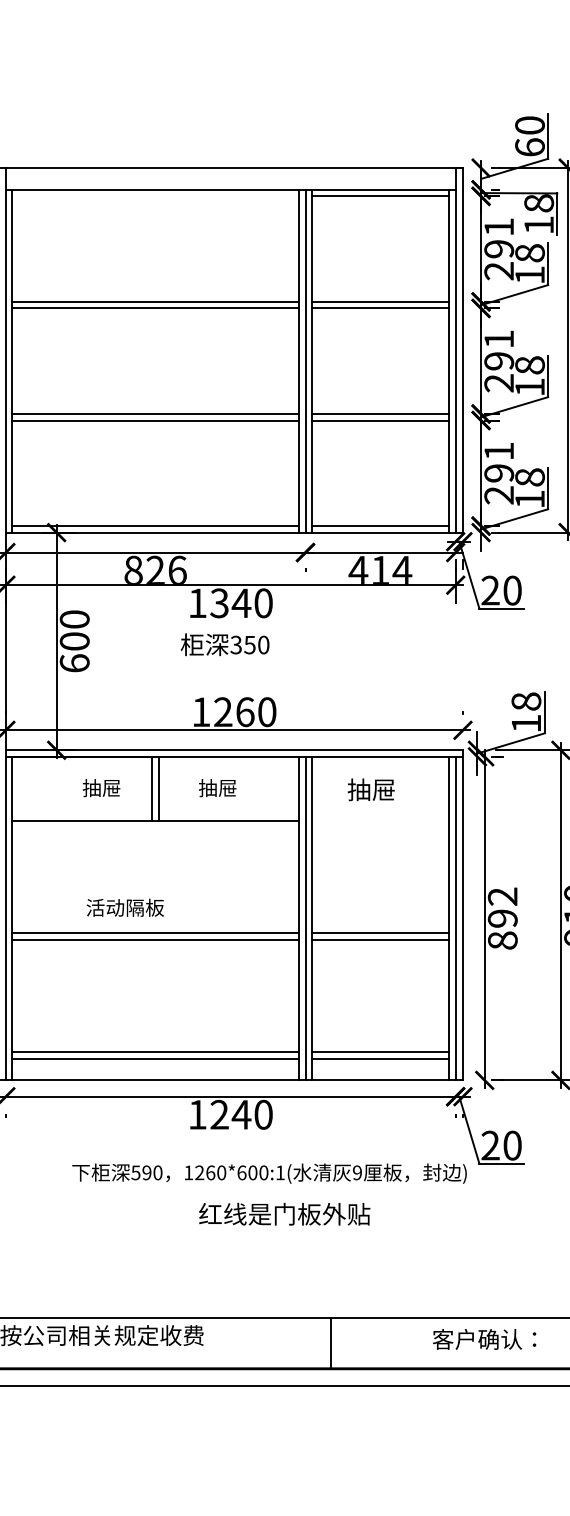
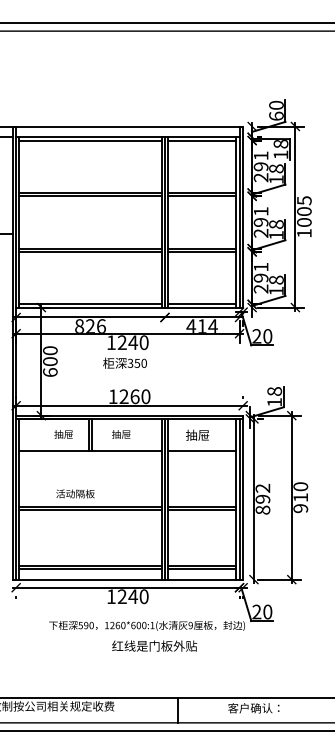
line: (155, 196) -> (90, 140), added
text: (218, 604) -> (121, 343), 1340 -> 1240
line: (381, 820) -> (202, 450), added

